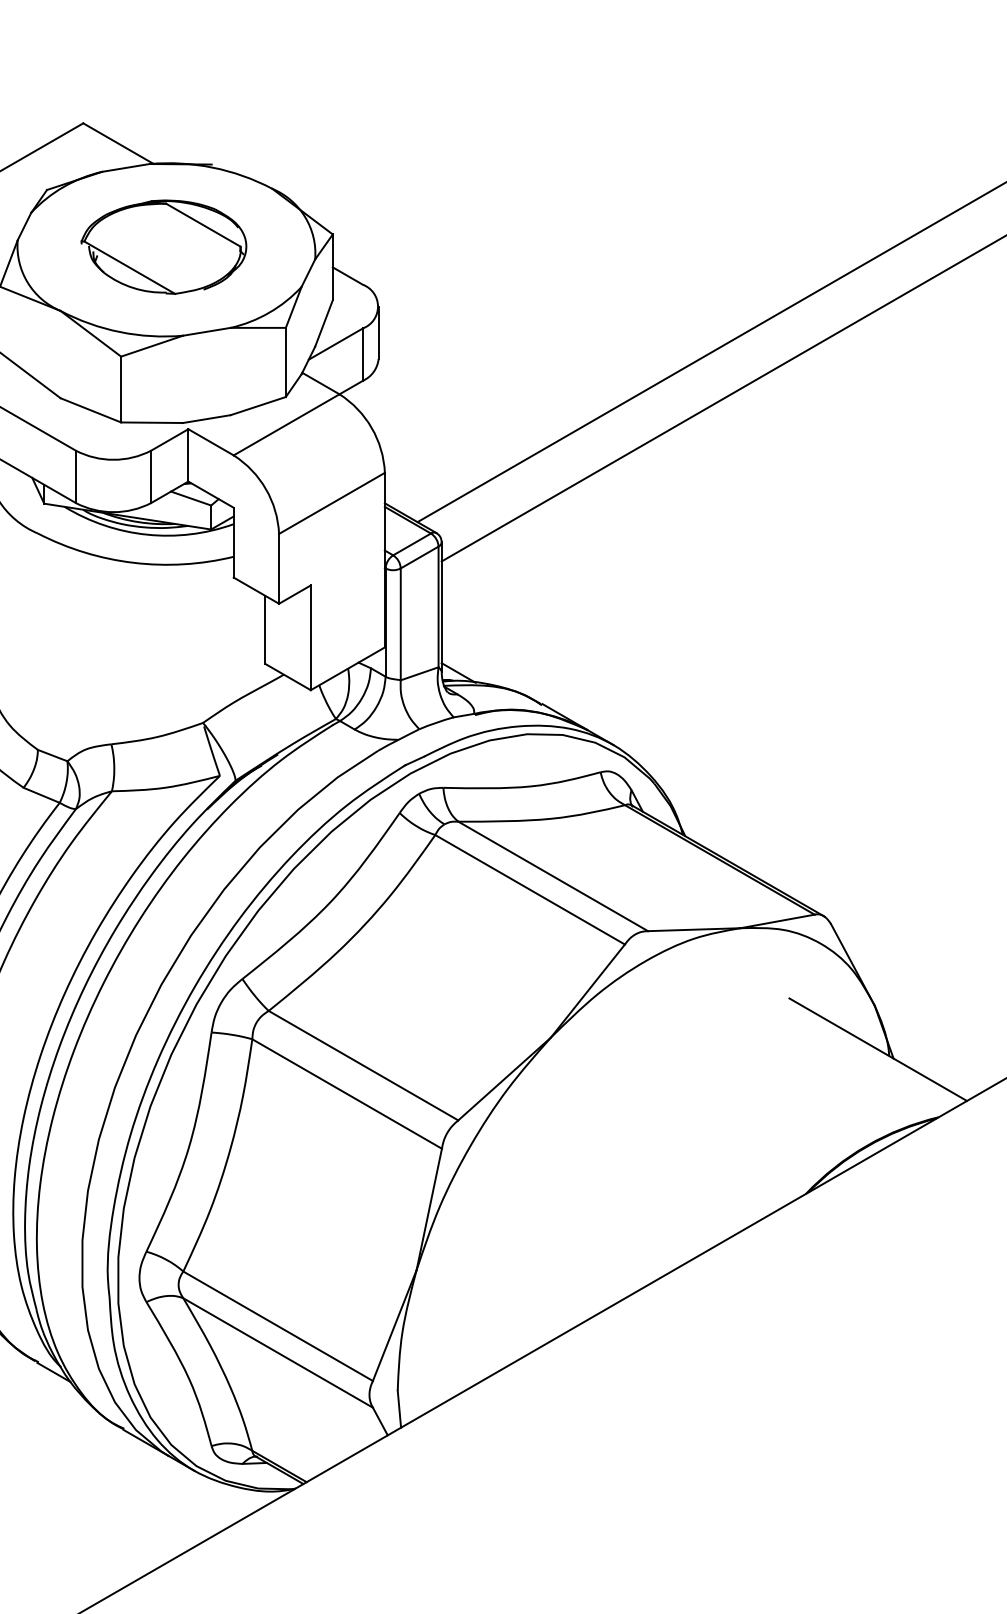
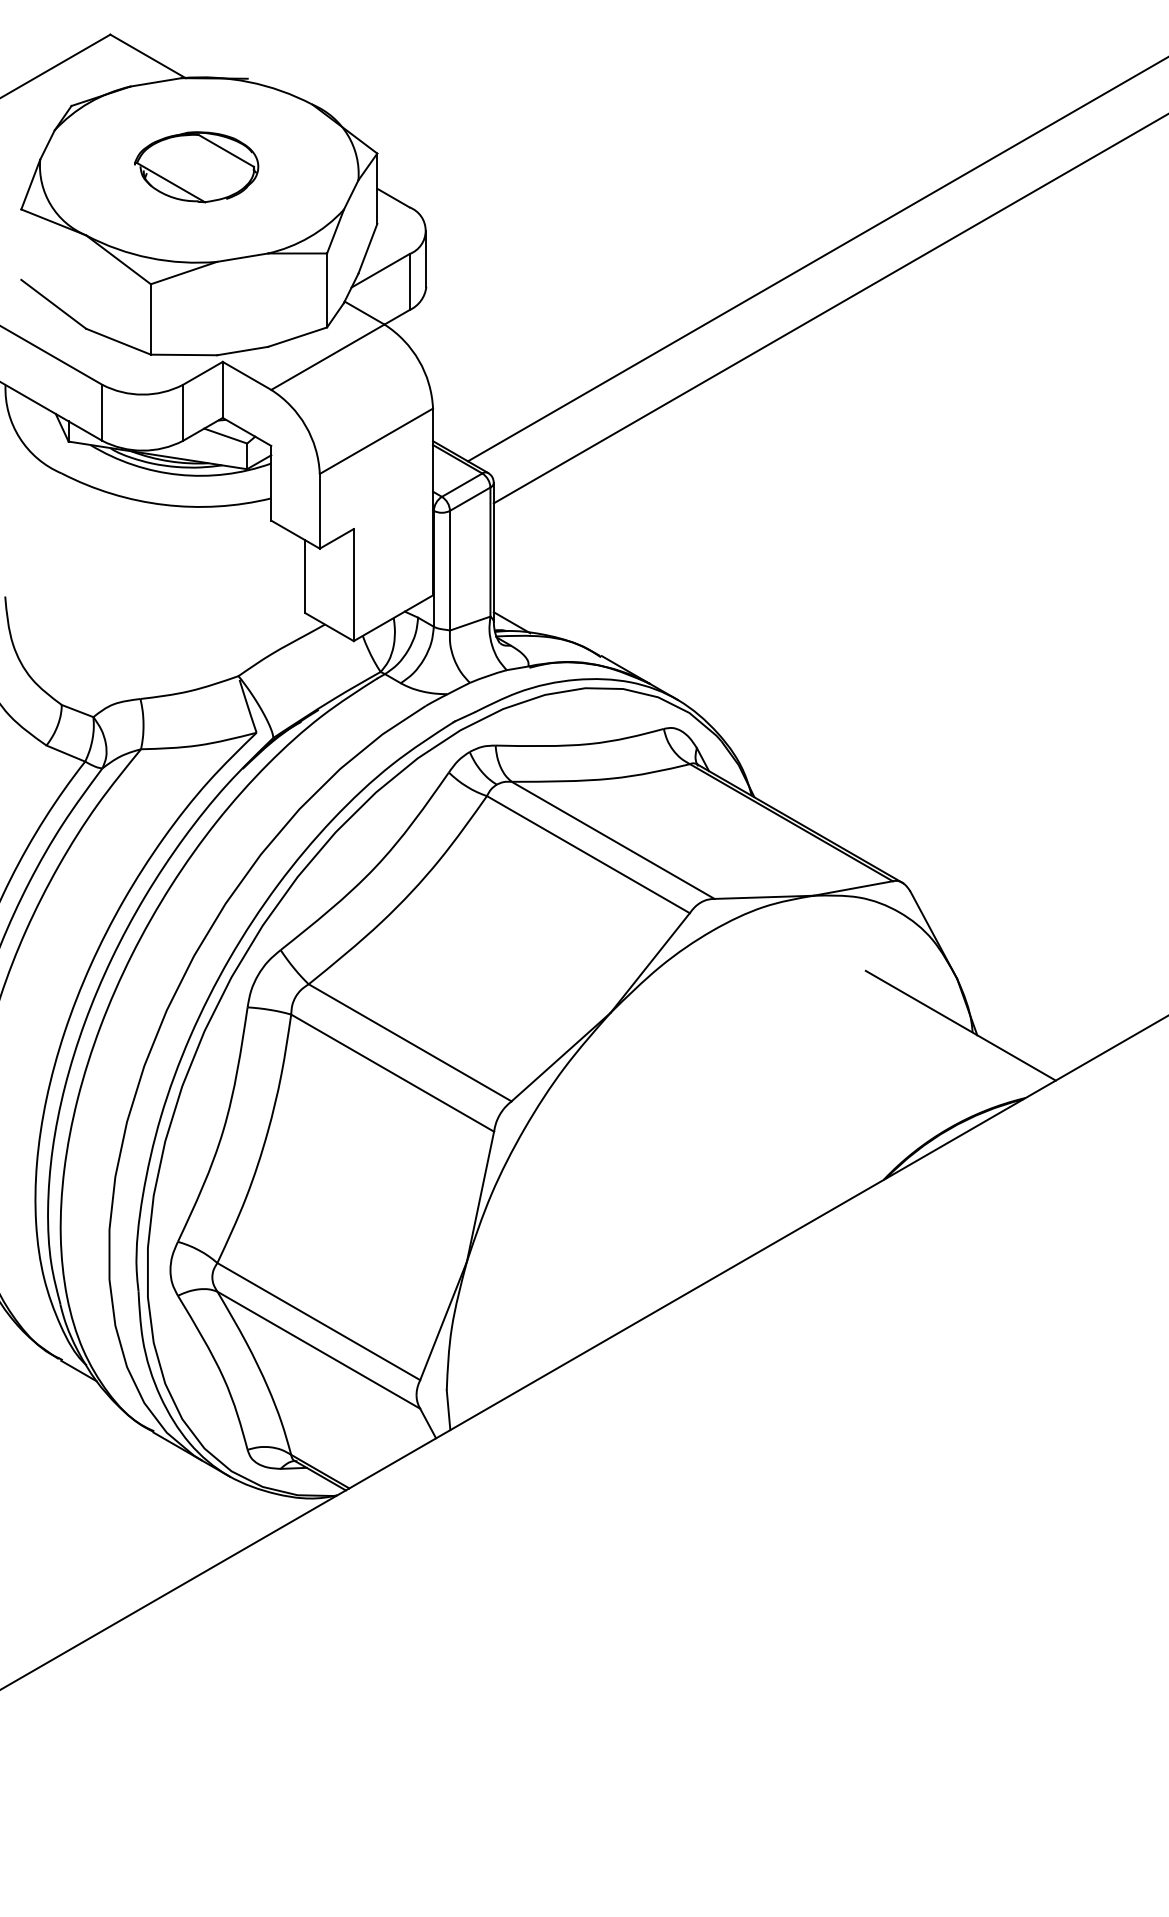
part: (163, 247) -> (196, 167), size x0.7

